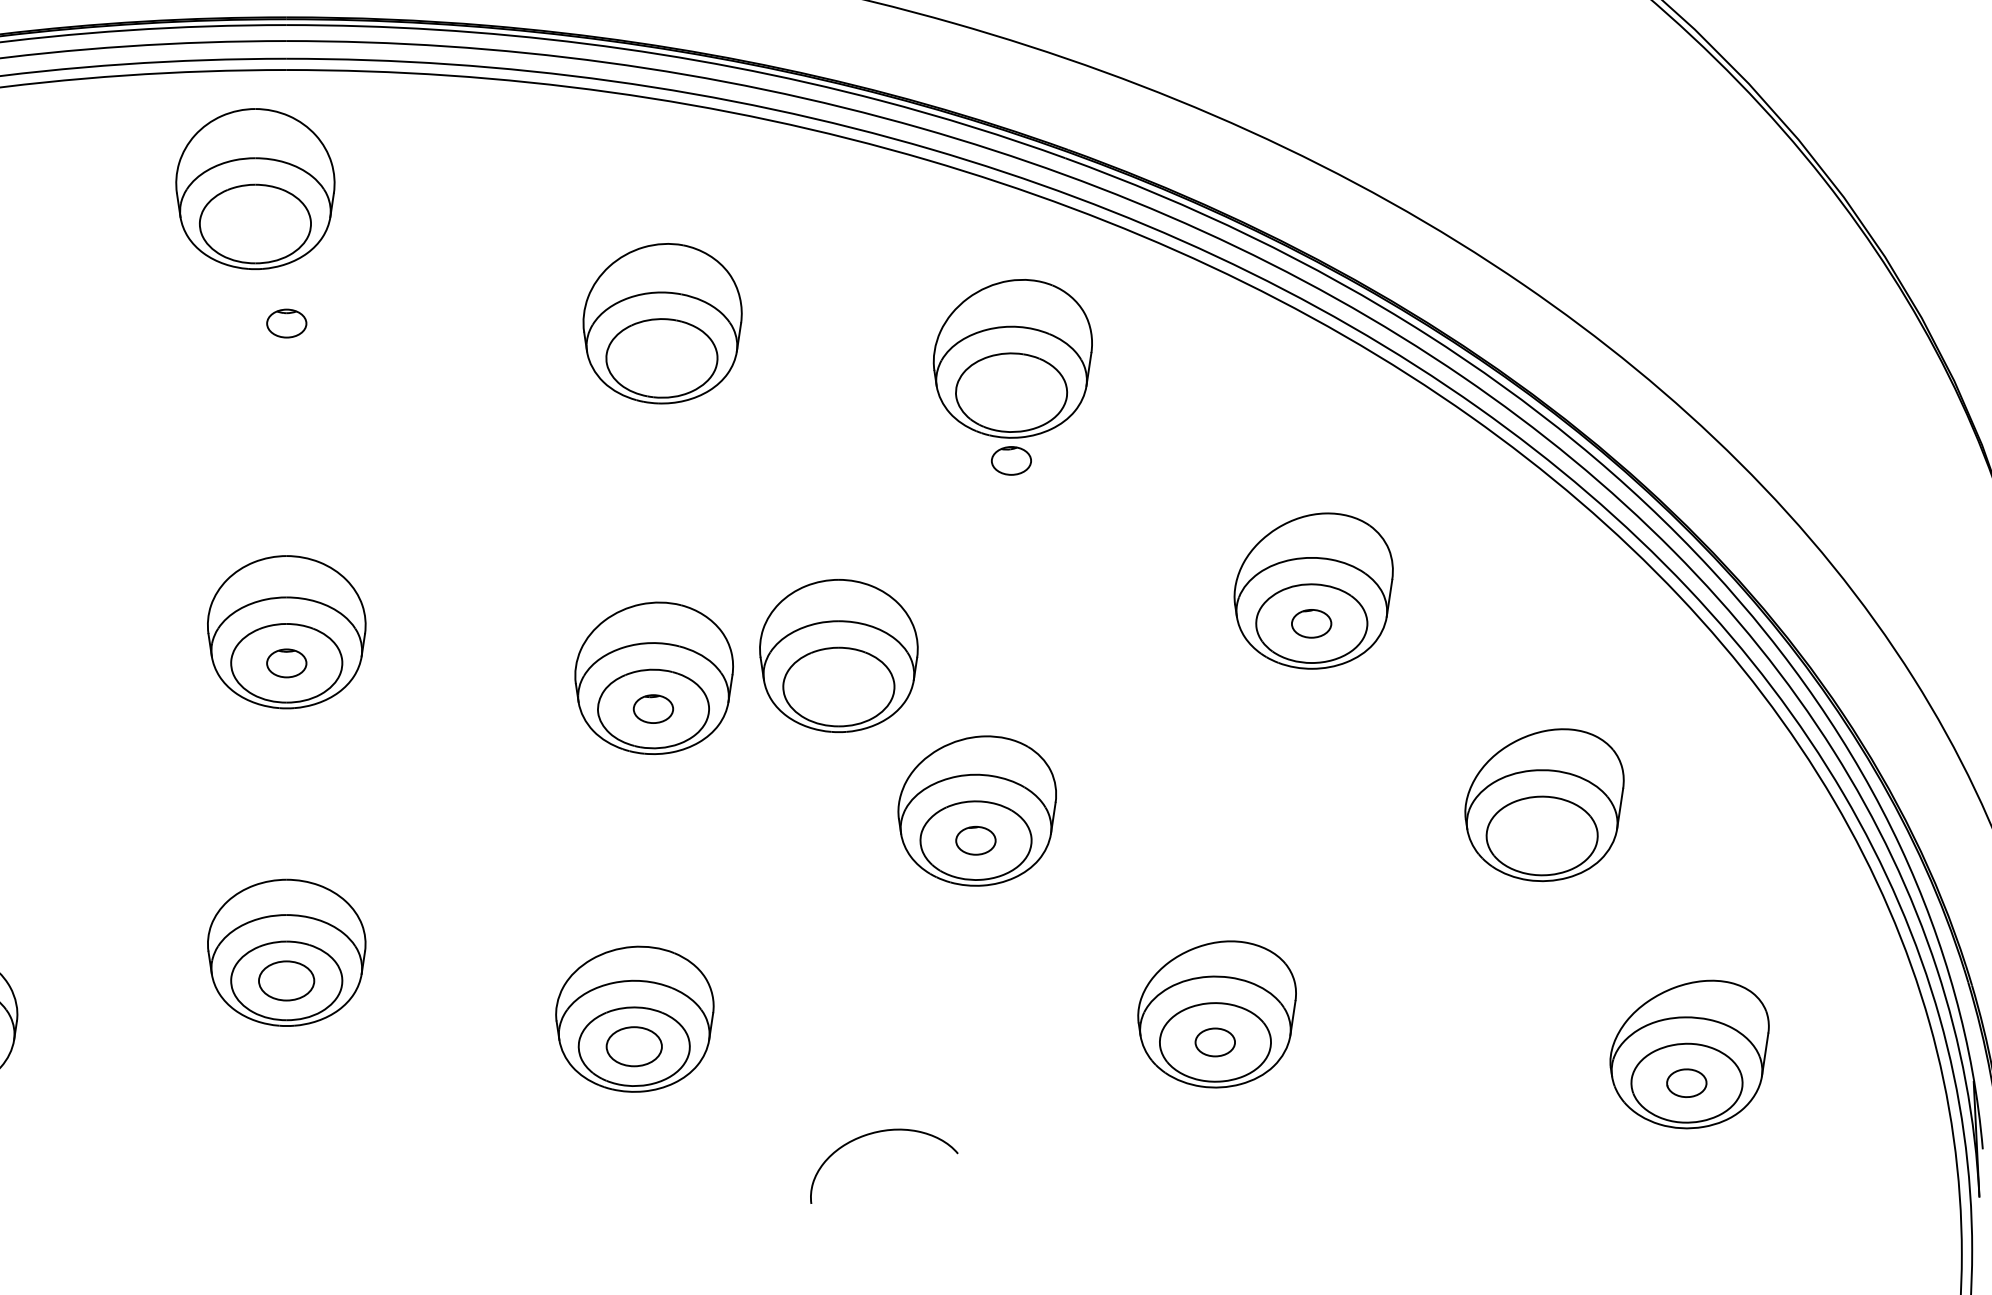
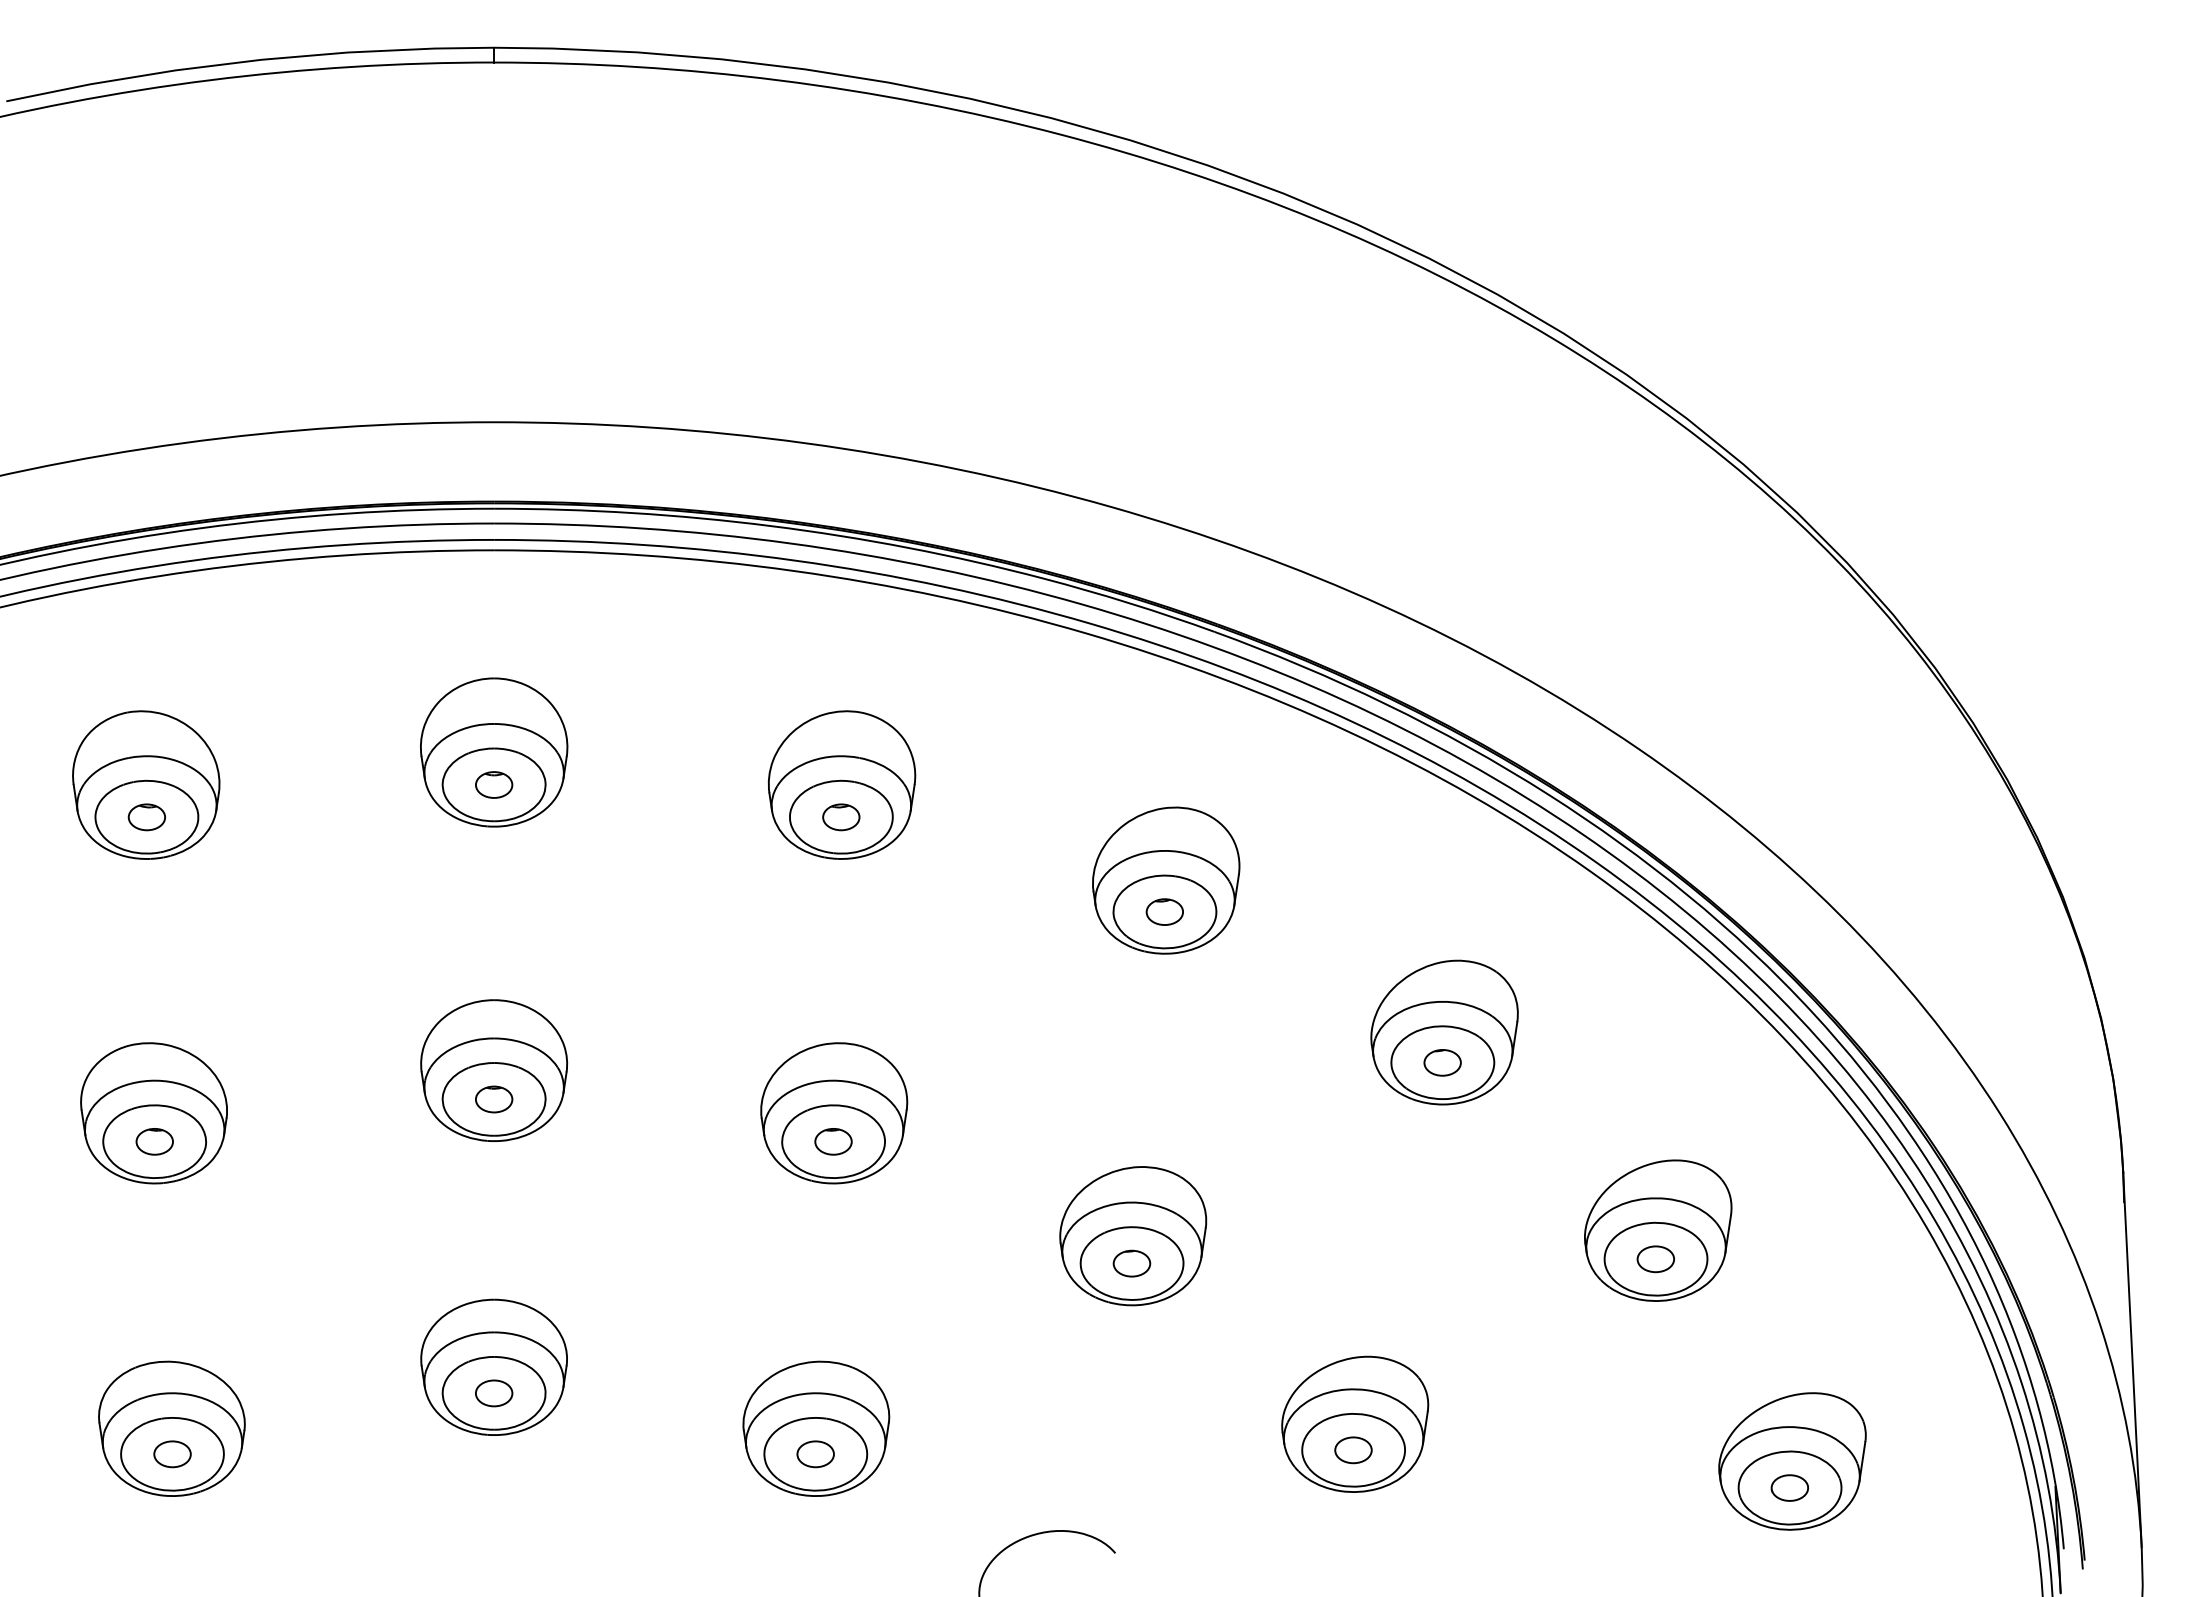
part: (255, 189) -> (494, 752), moved
part: (662, 358) -> (841, 817), added
part: (1013, 358) -> (1166, 880), moved
part: (839, 655) -> (1005, 1092), removed
part: (1541, 836) -> (1655, 1259), added
part: (287, 981) -> (494, 1393), size x0.71
part: (633, 1046) -> (815, 1454), size x0.71

